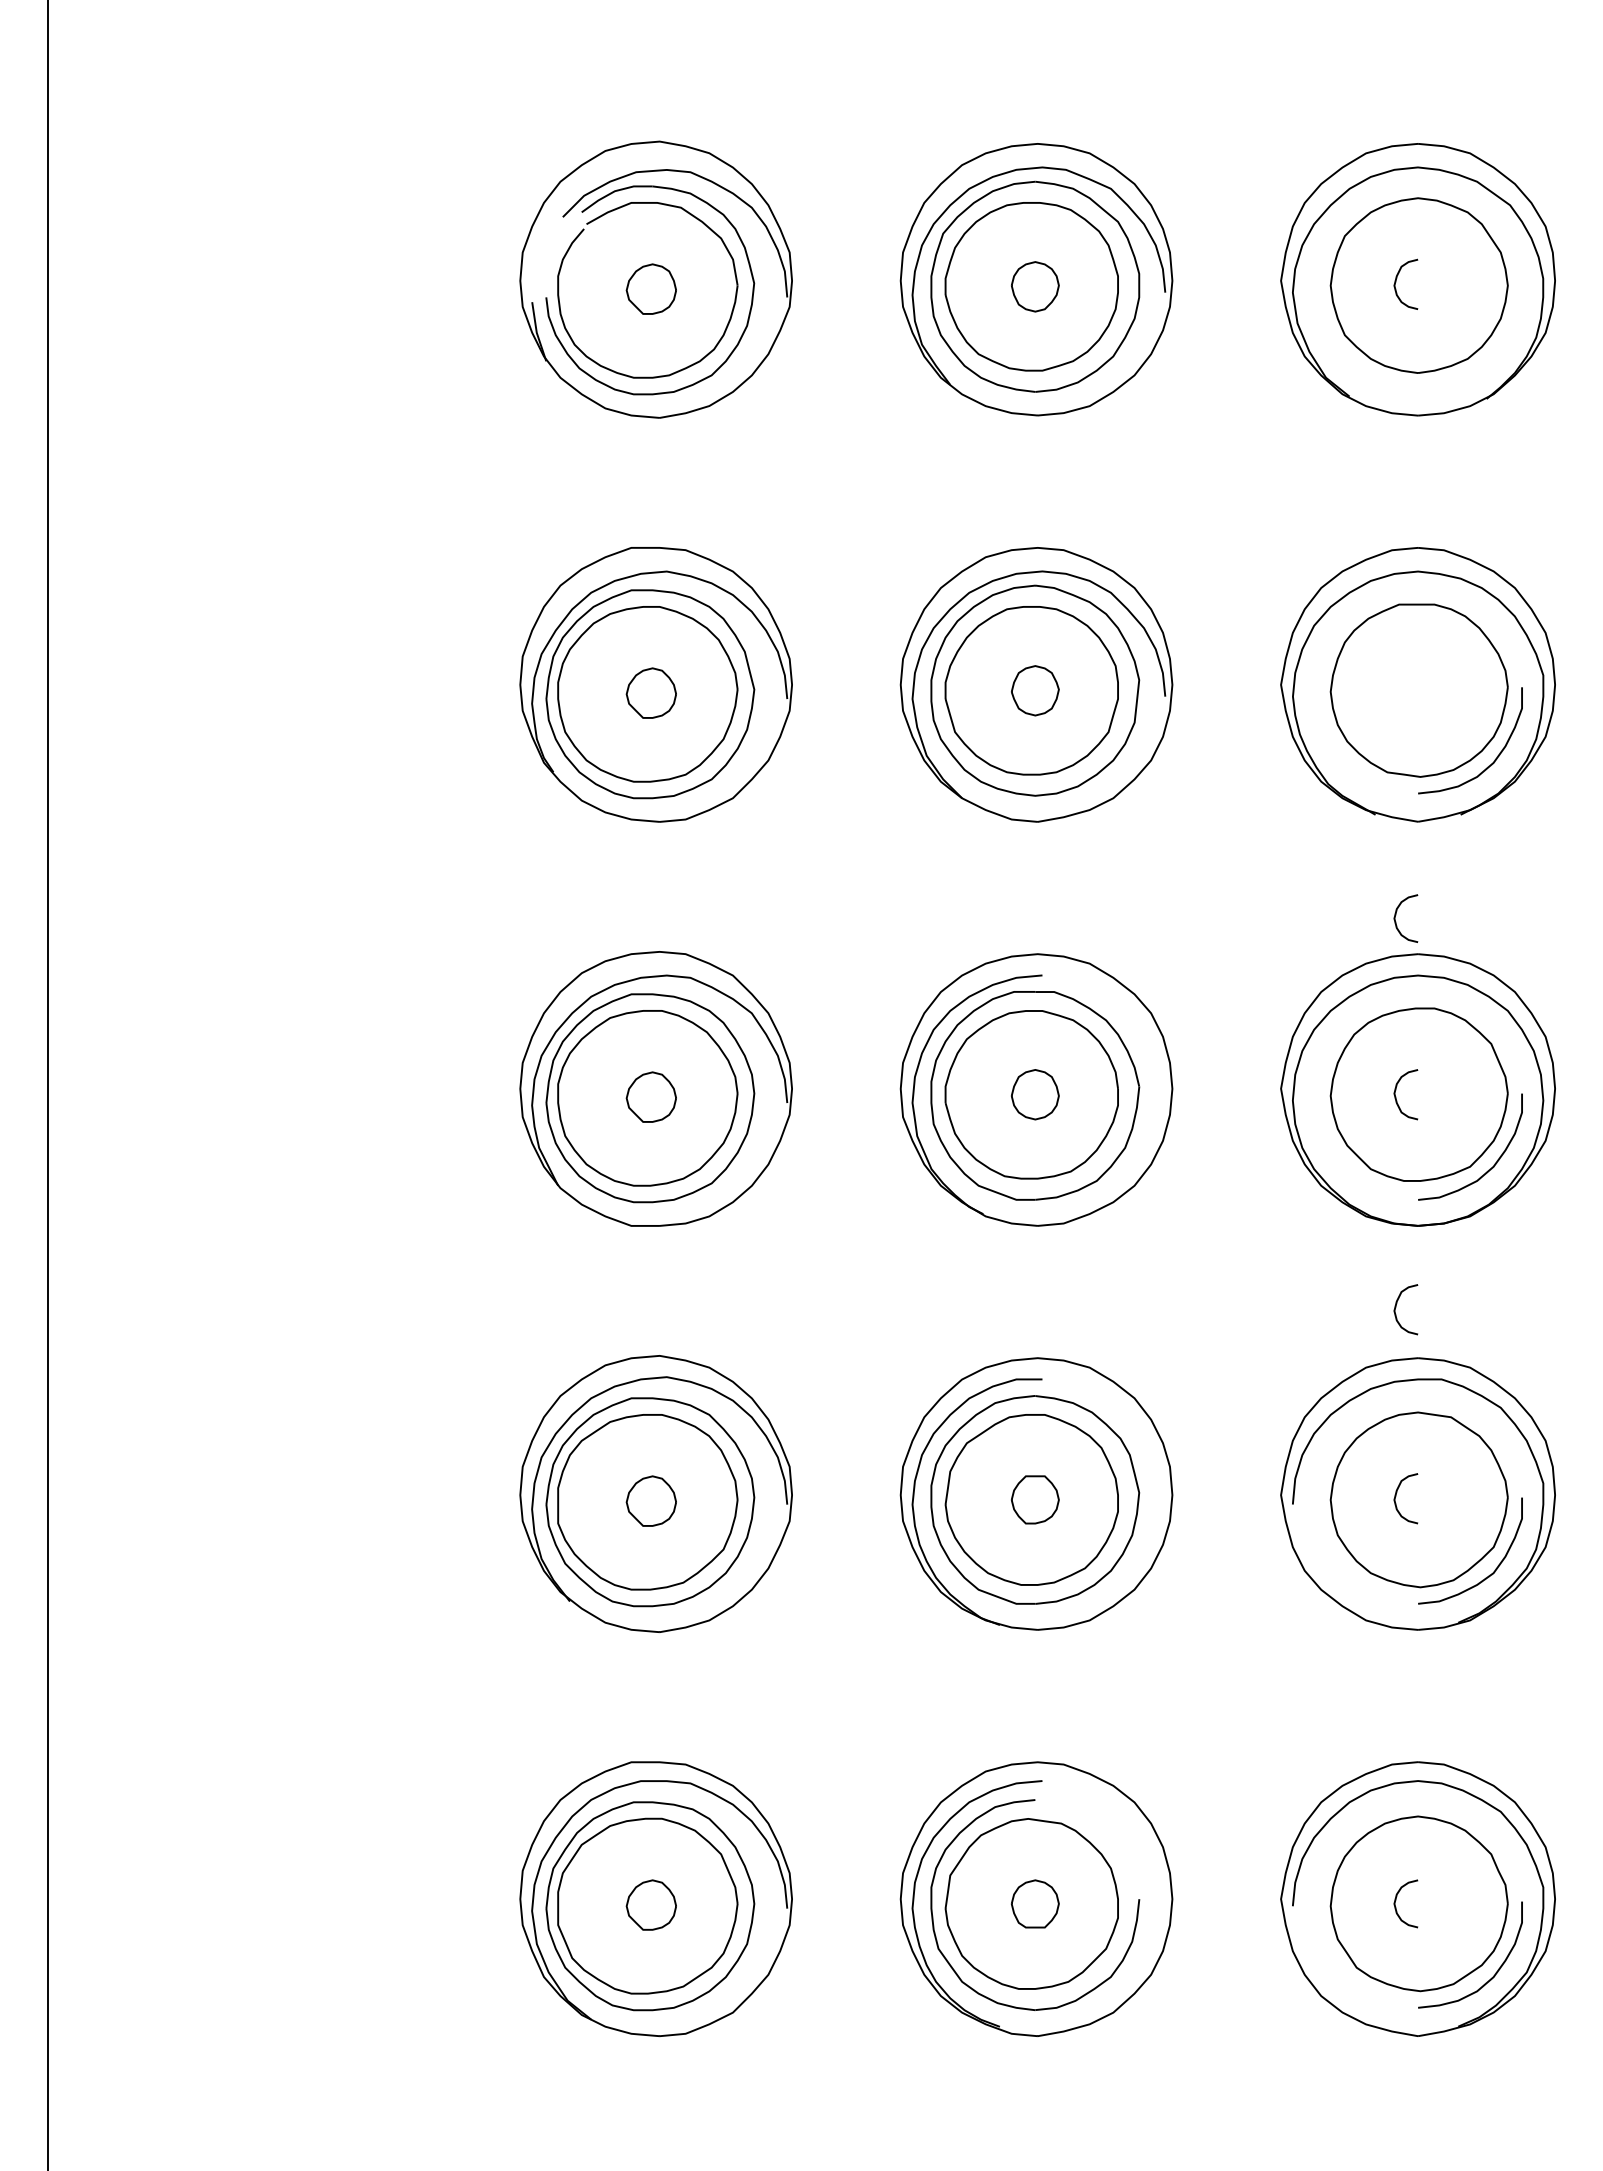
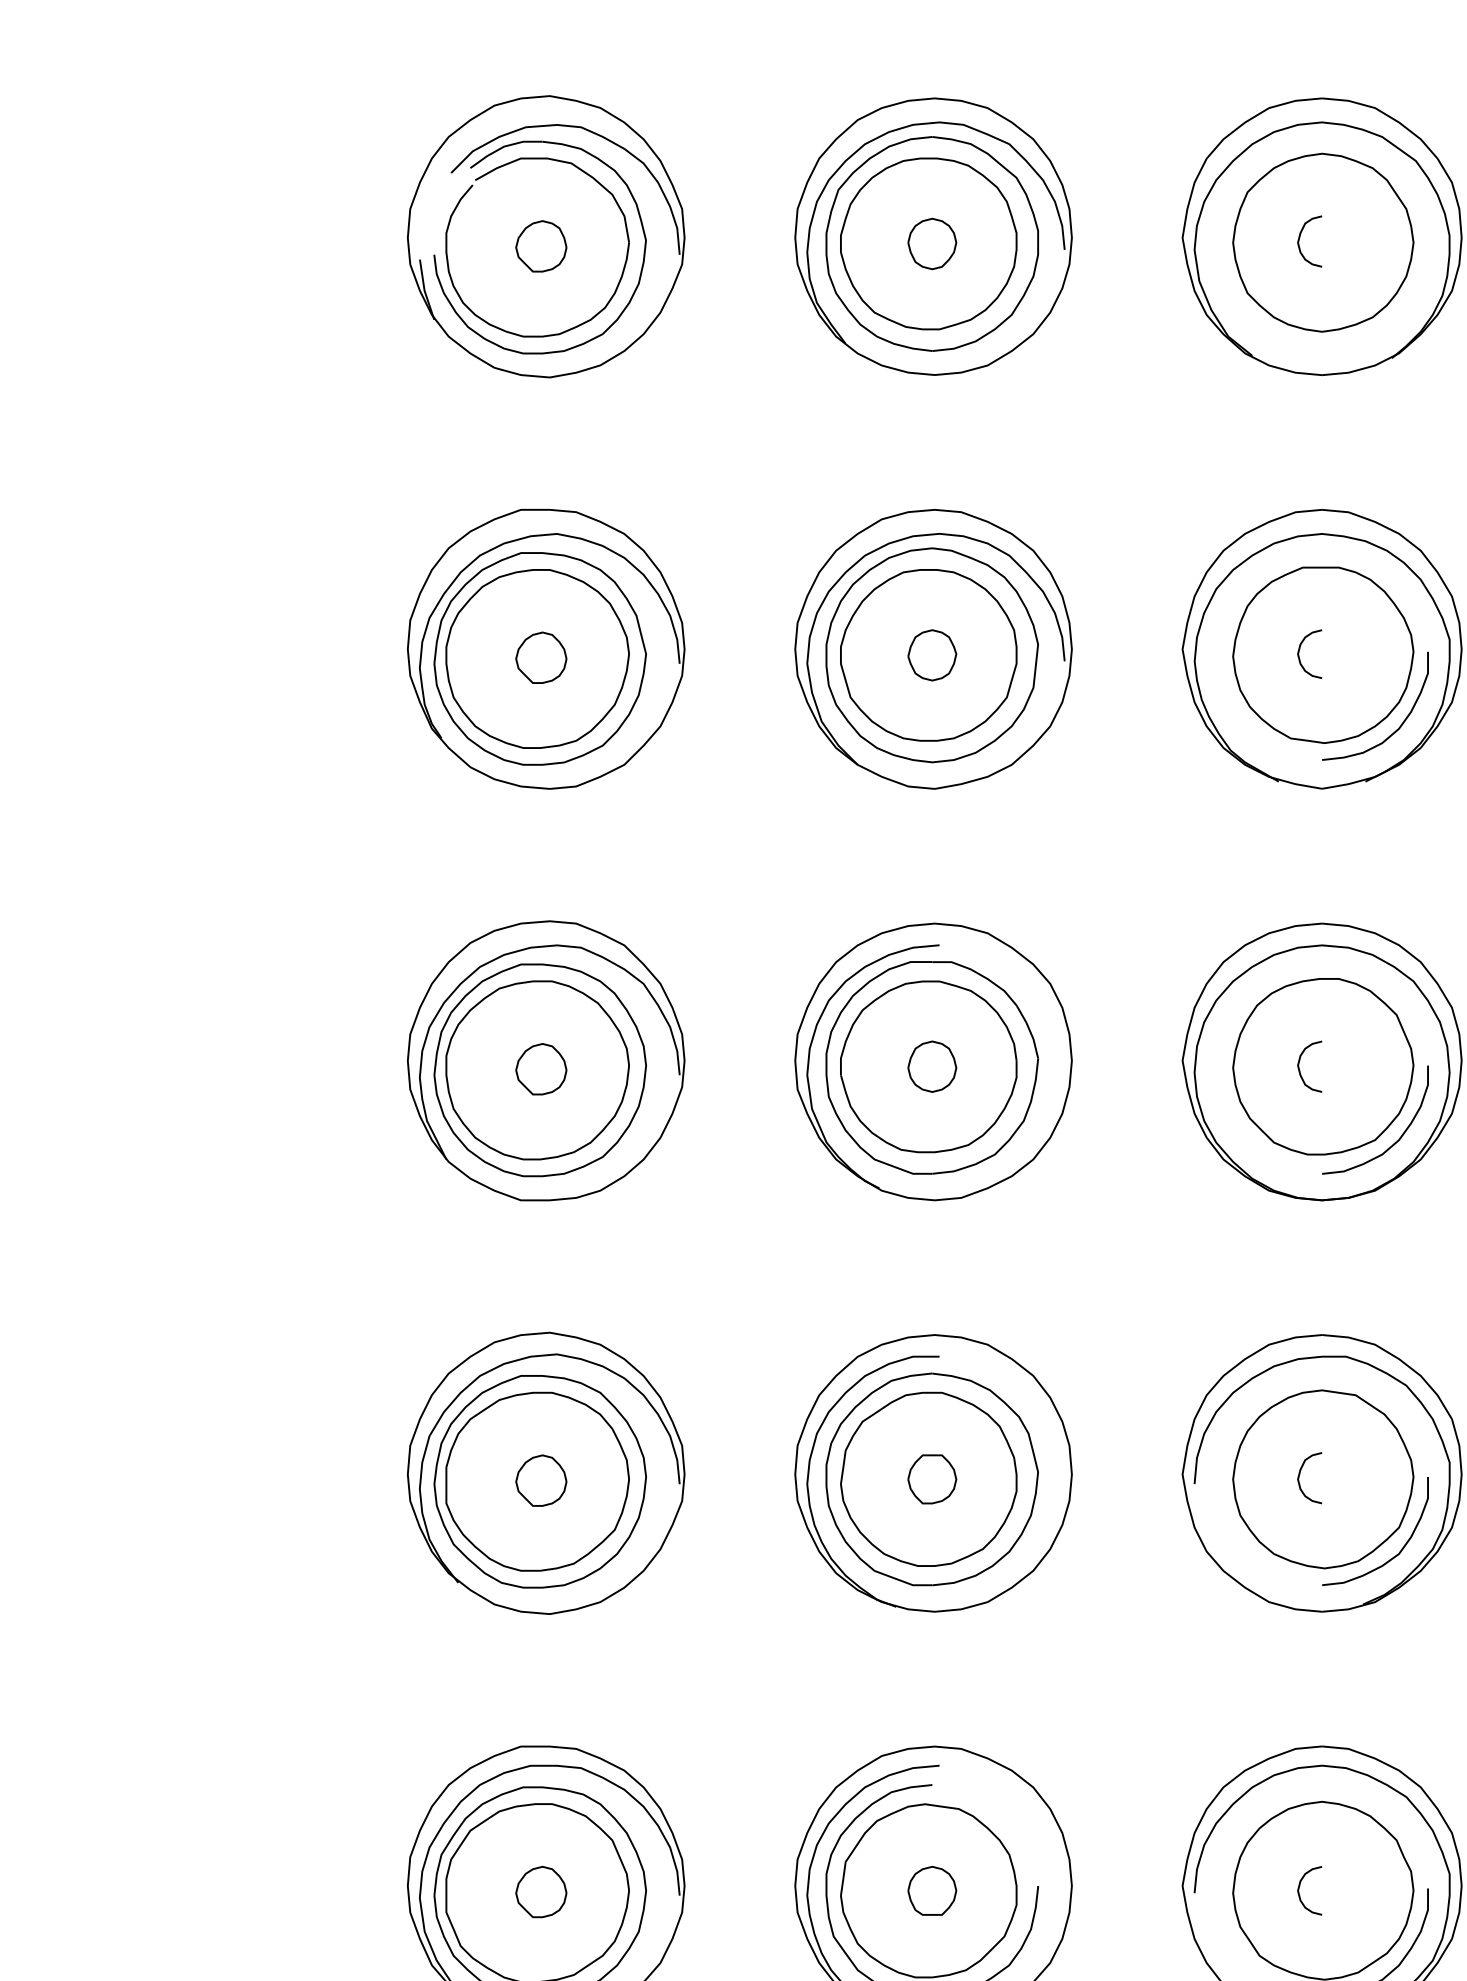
curve: (1396, 915) -> (1300, 651), moved
curve: (1396, 1307) -> (1300, 1283), removed

